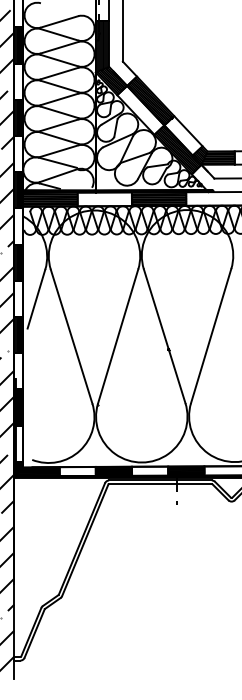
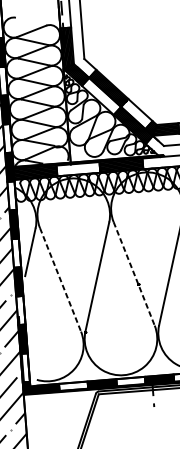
line: (164, 336) -> (134, 274), solid -> dashed
line: (71, 337) -> (60, 280), solid -> dashed

